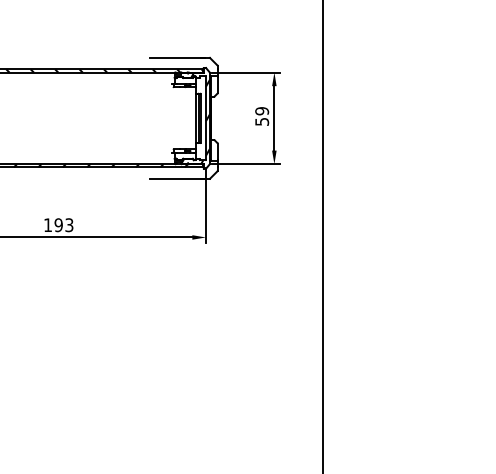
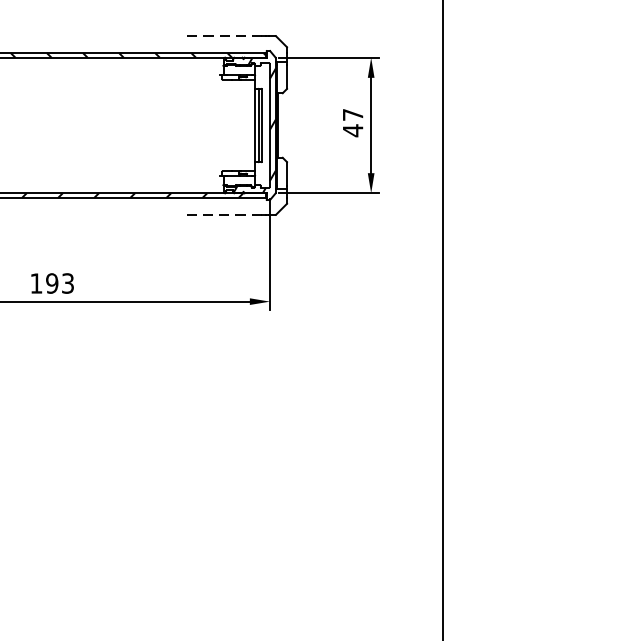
line: (175, 57) -> (224, 35), solid -> dashed
text: (262, 116) -> (353, 122), 59 -> 47
line: (175, 178) -> (224, 214), solid -> dashed

